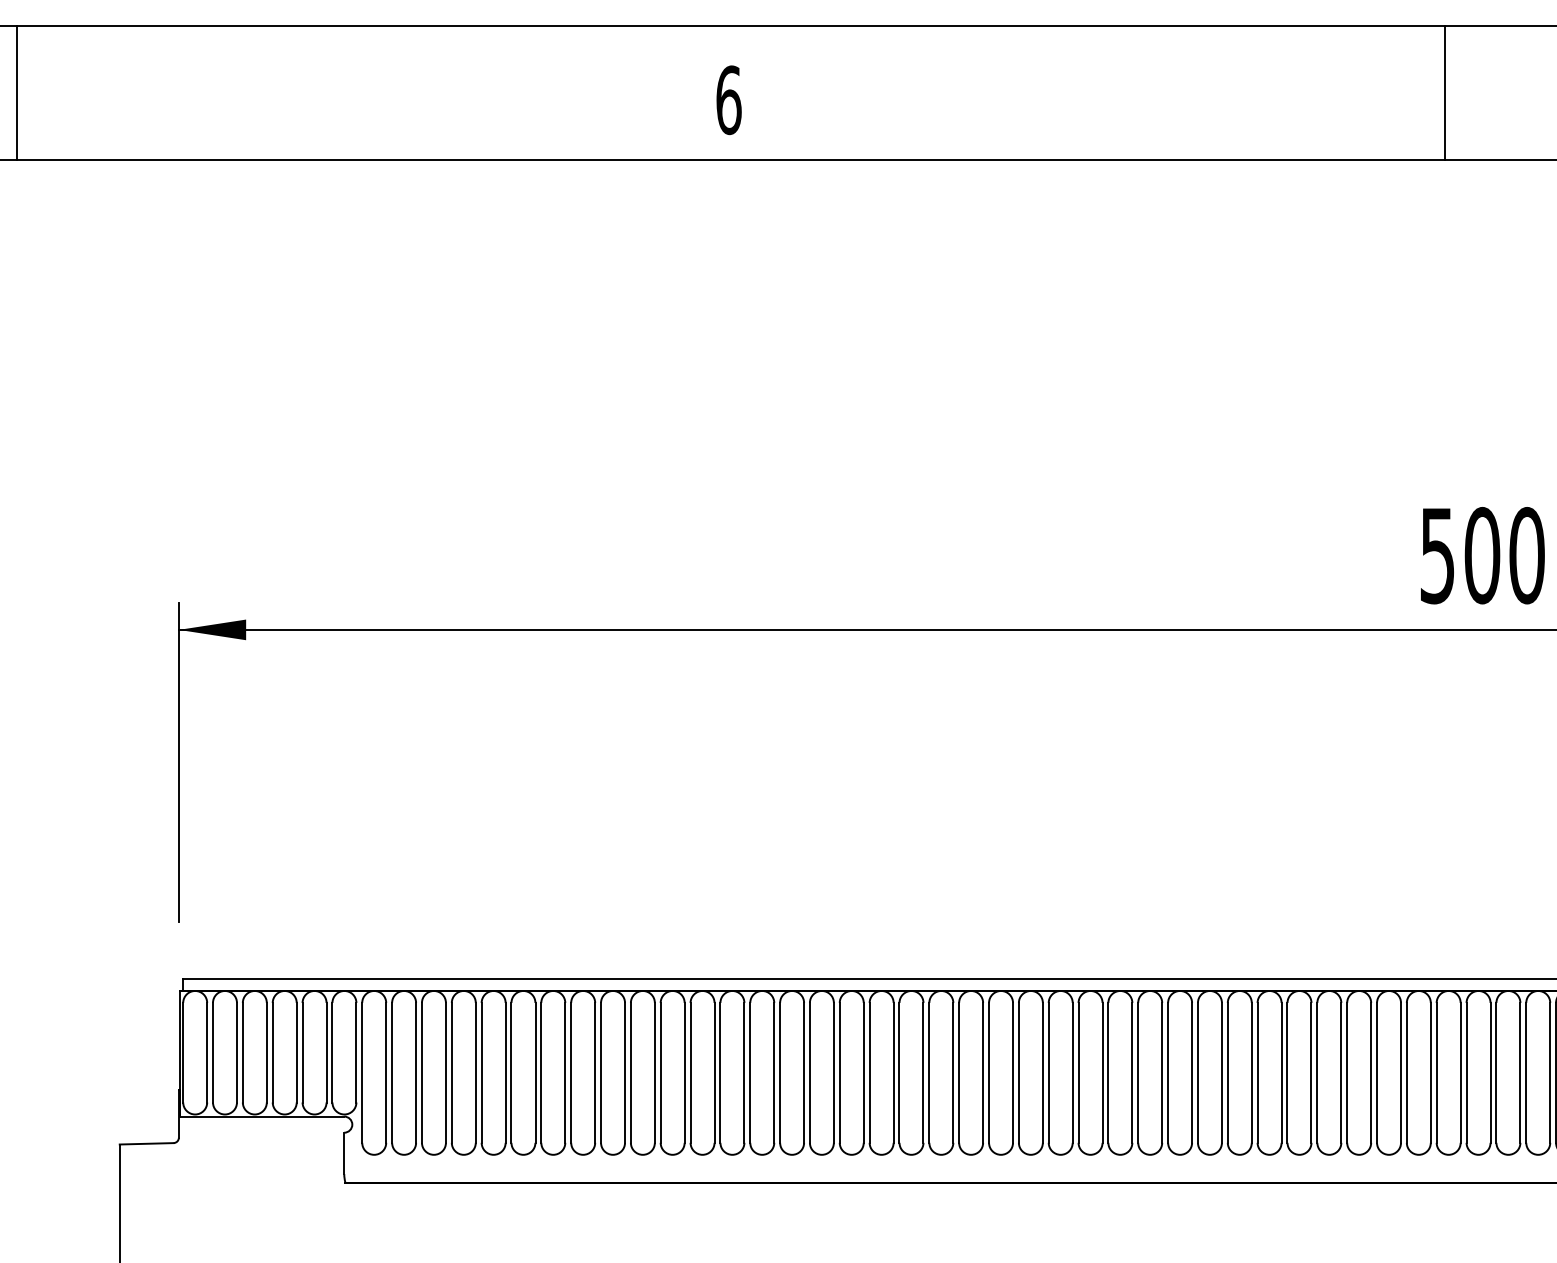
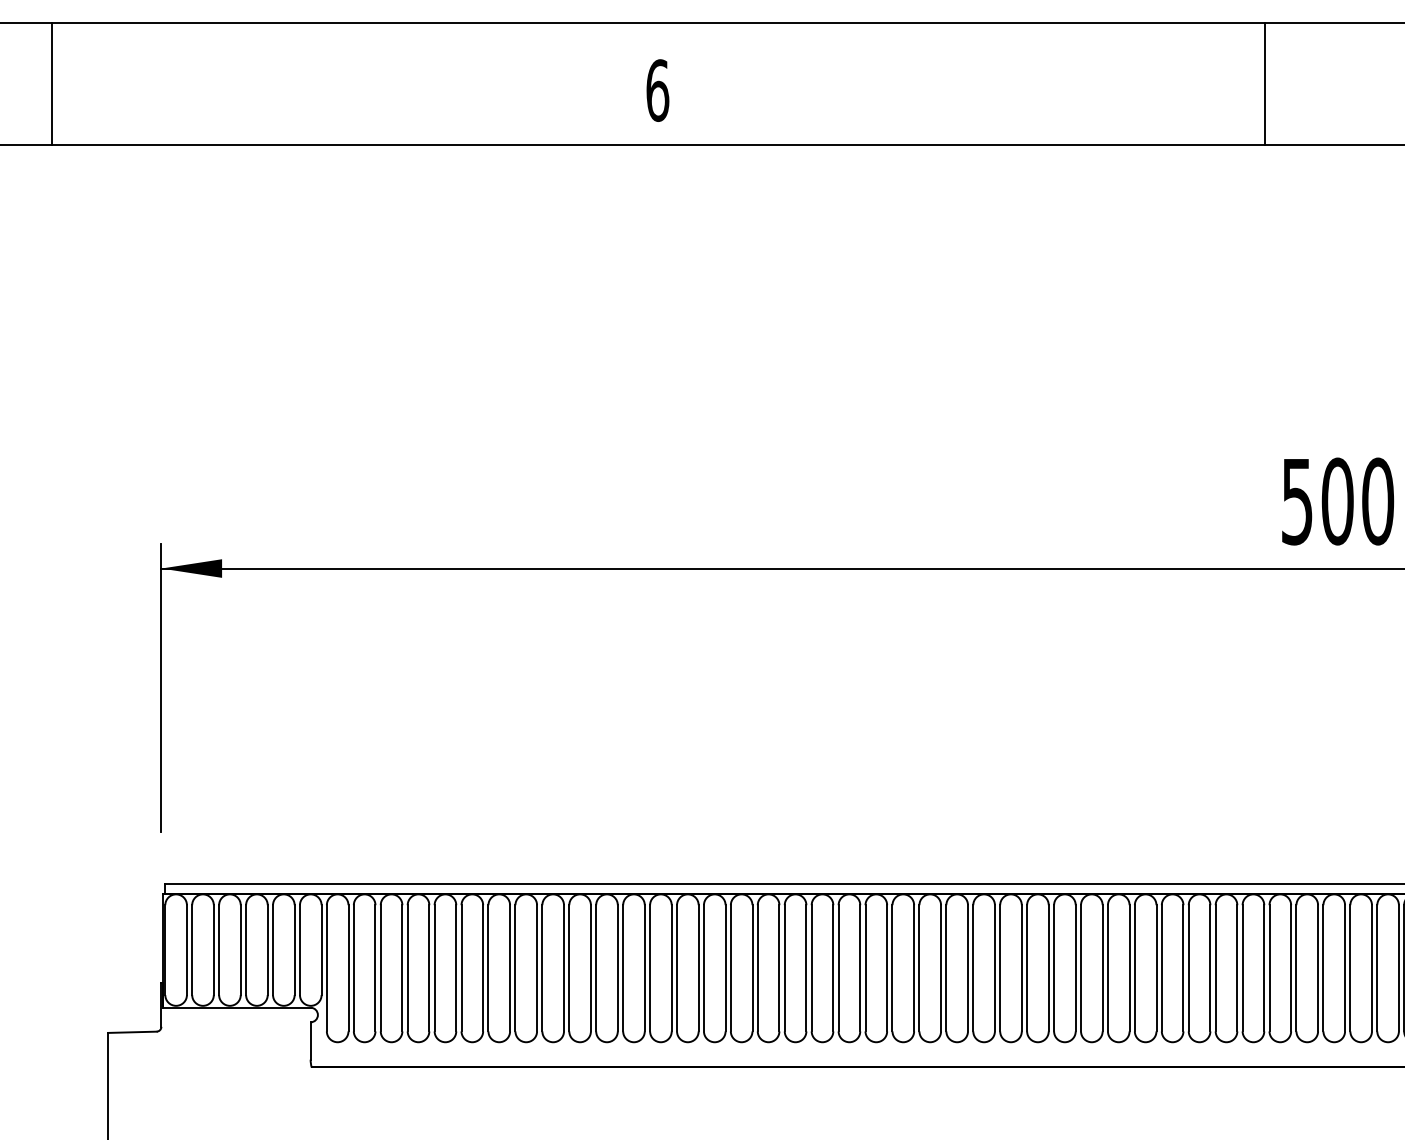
line: (17, 92) -> (51, 83), moved
line: (1444, 92) -> (1264, 83), moved

